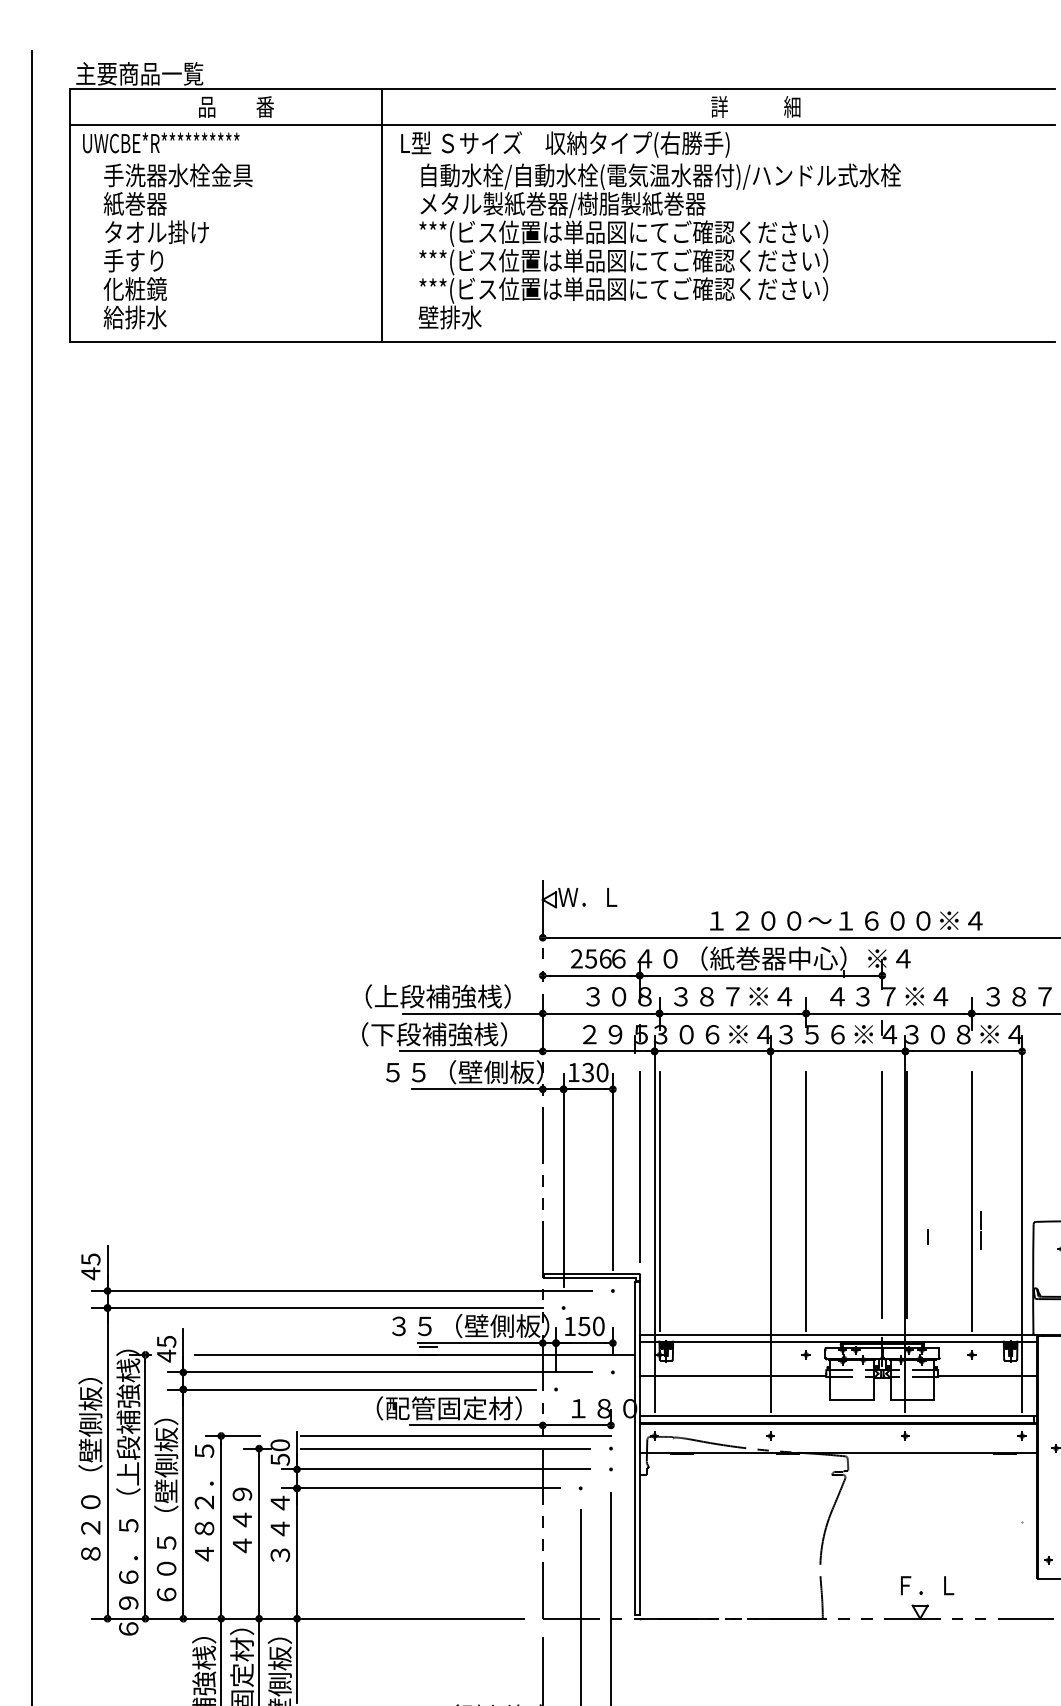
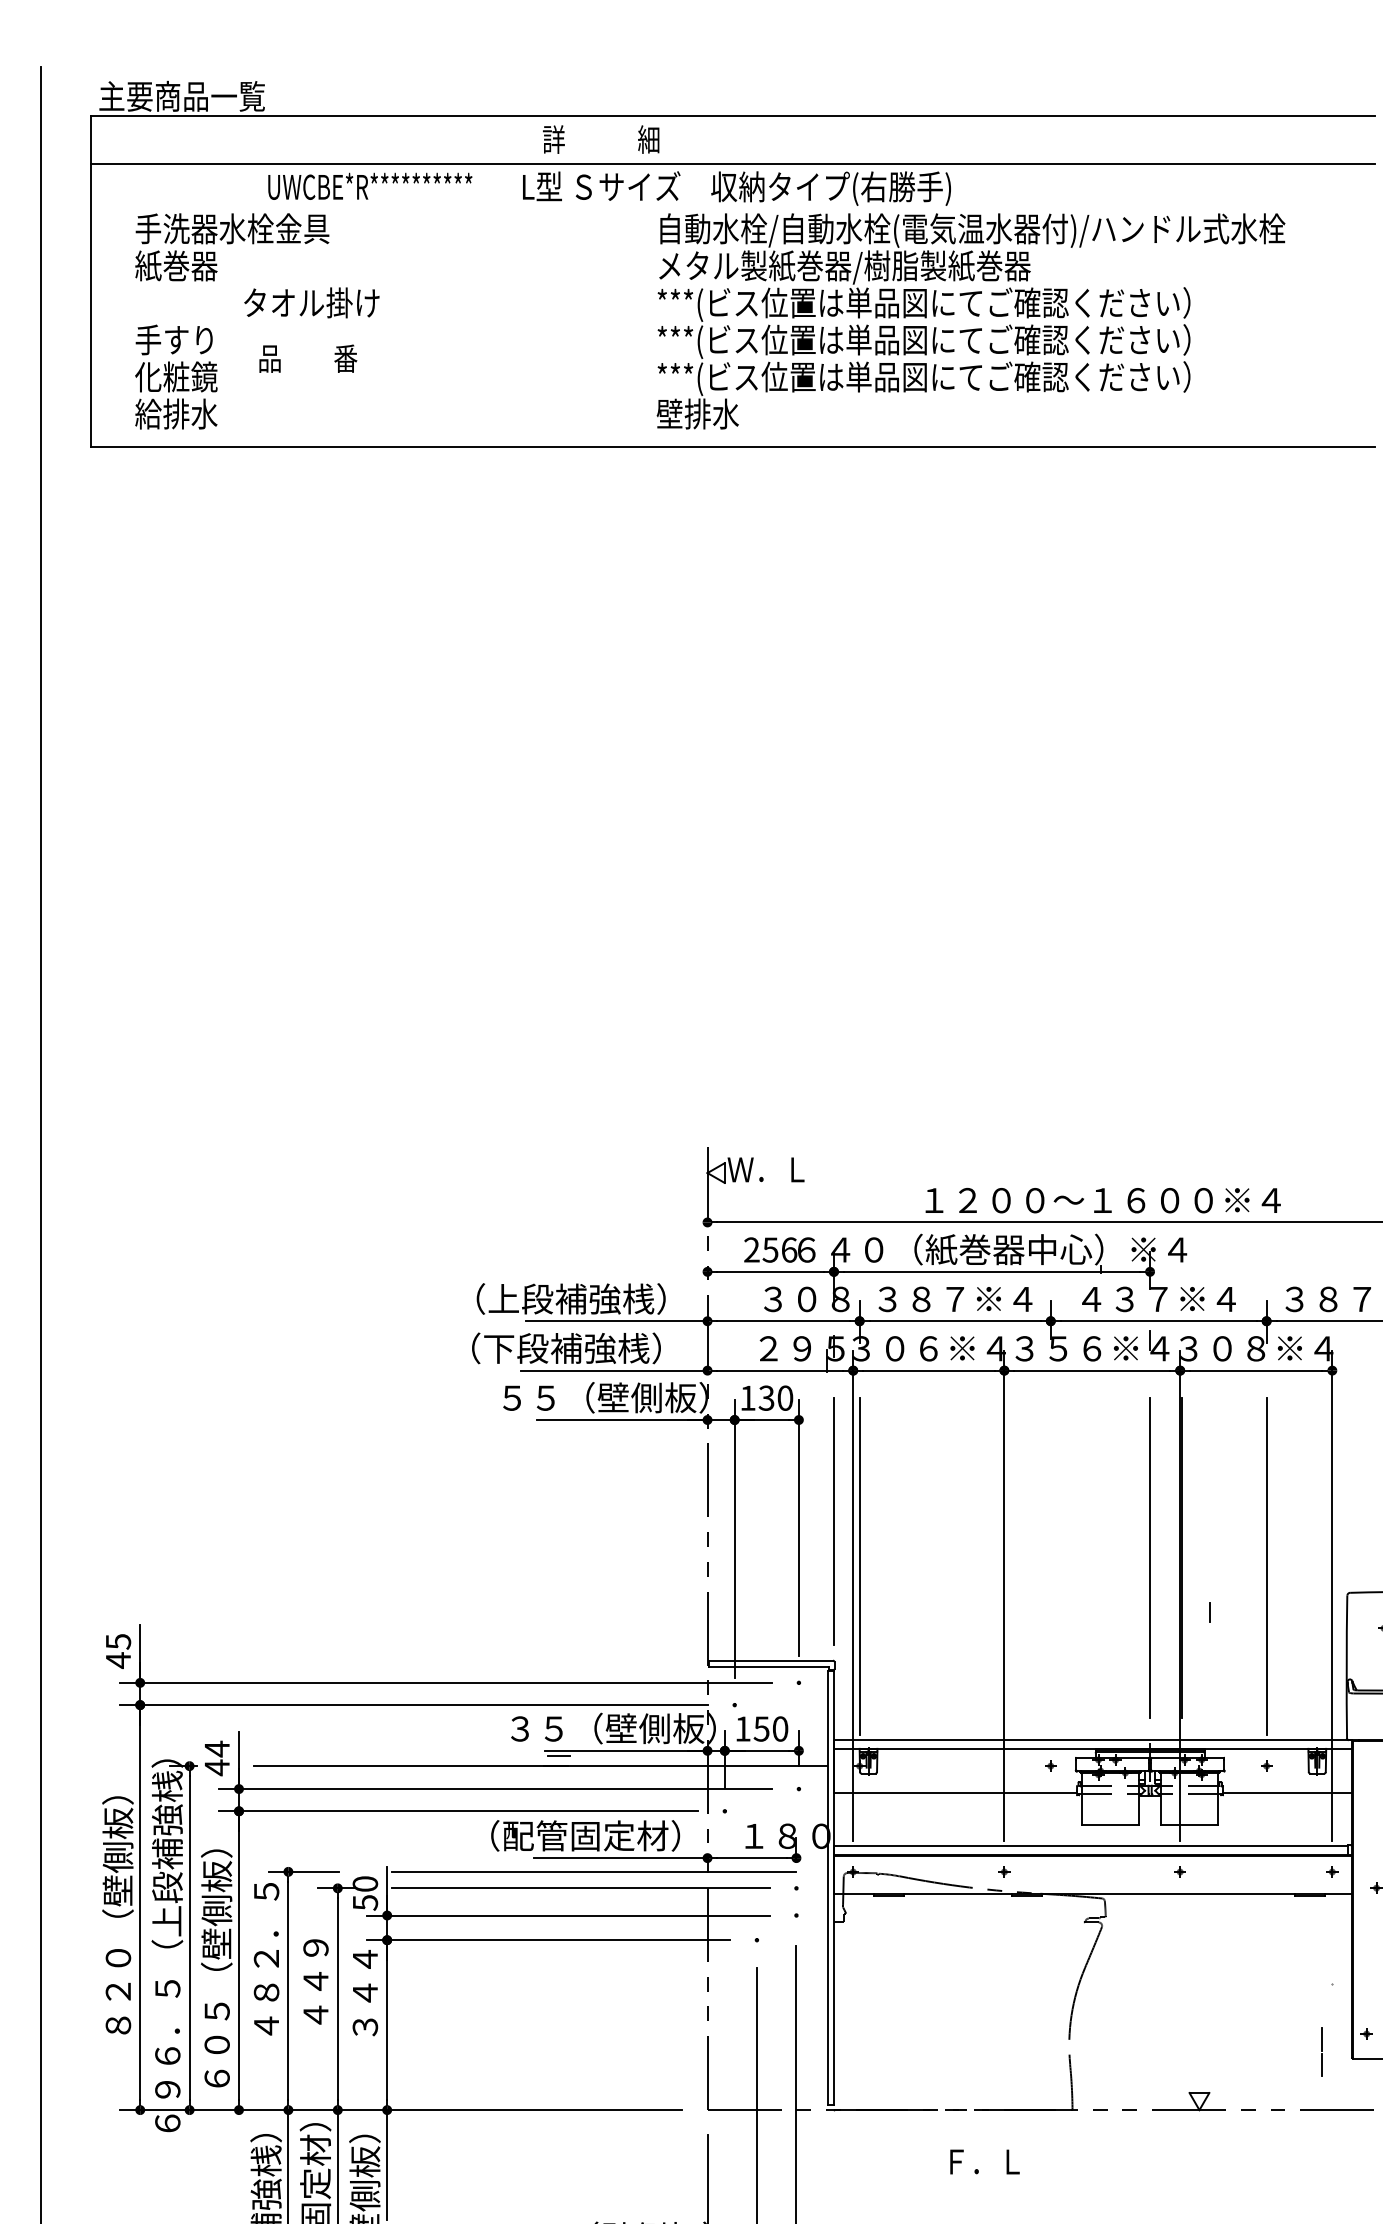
text: (236, 106) -> (308, 358), moved
text: (756, 106) -> (601, 139), moved
text: (161, 142) -> (370, 185), moved
line: (382, 215) -> (498, 281), removed
text: (156, 231) -> (311, 302), moved
text: (659, 246) -> (970, 321), moved
line: (805, 1200) -> (1050, 1565), removed
line: (980, 1230) -> (1321, 2051), moved
text: (166, 1341) -> (216, 1748), 45 -> 44
text: (927, 1585) -> (984, 2161), moved

